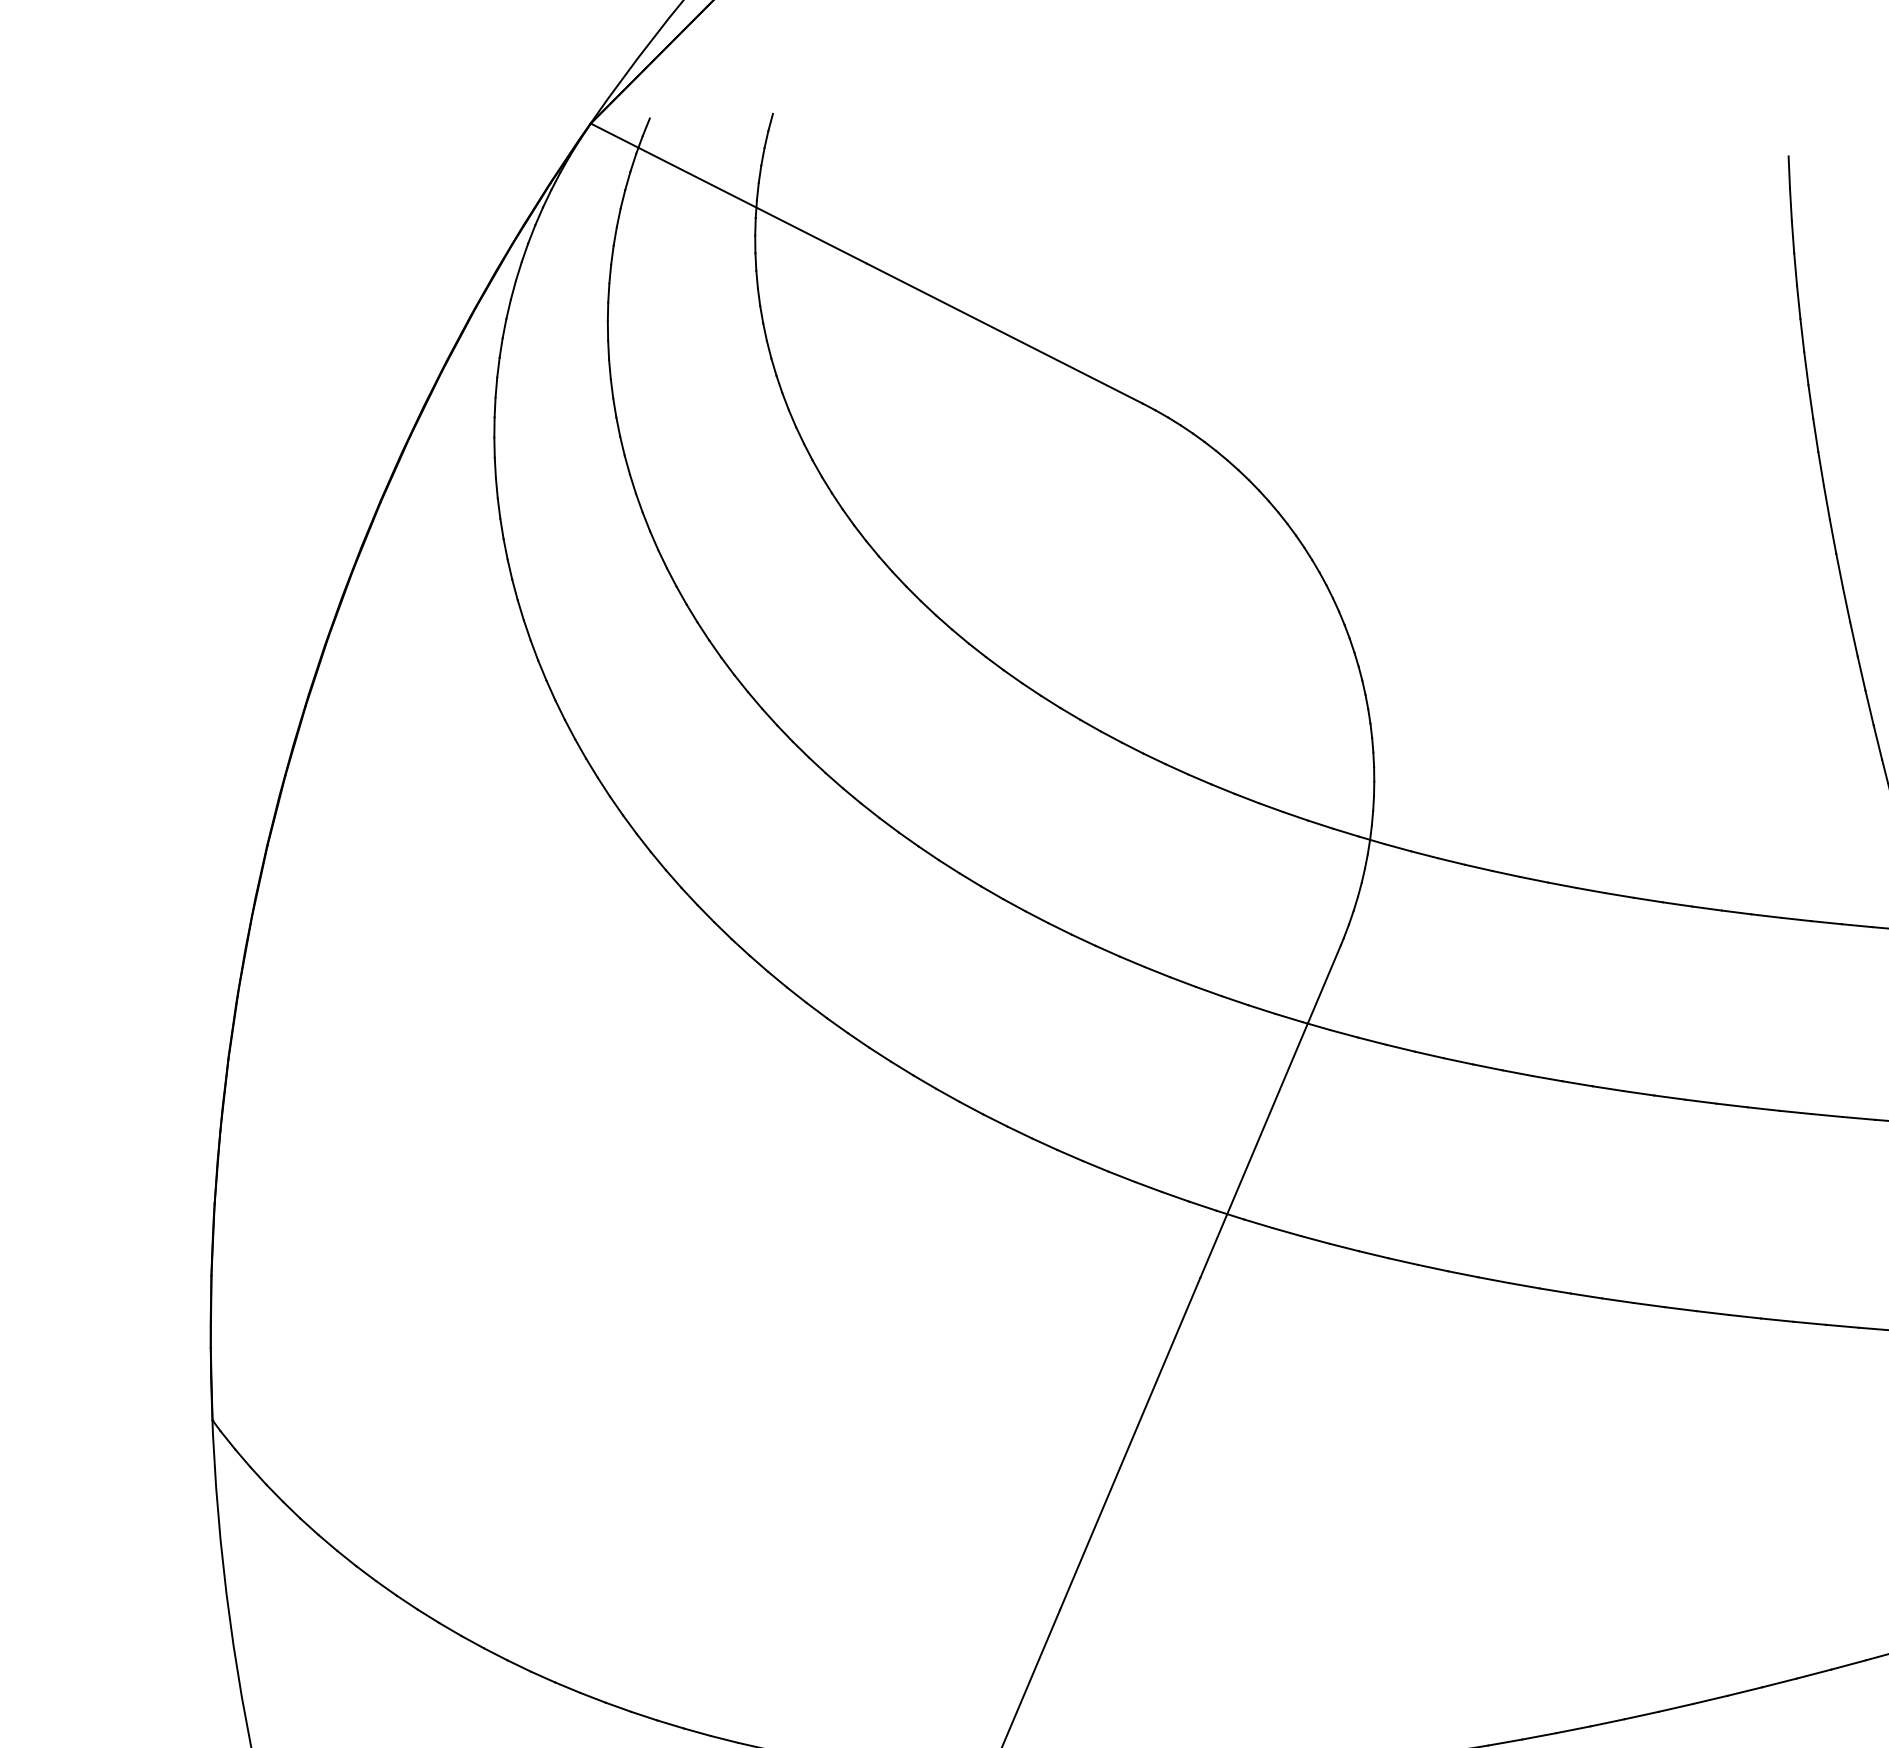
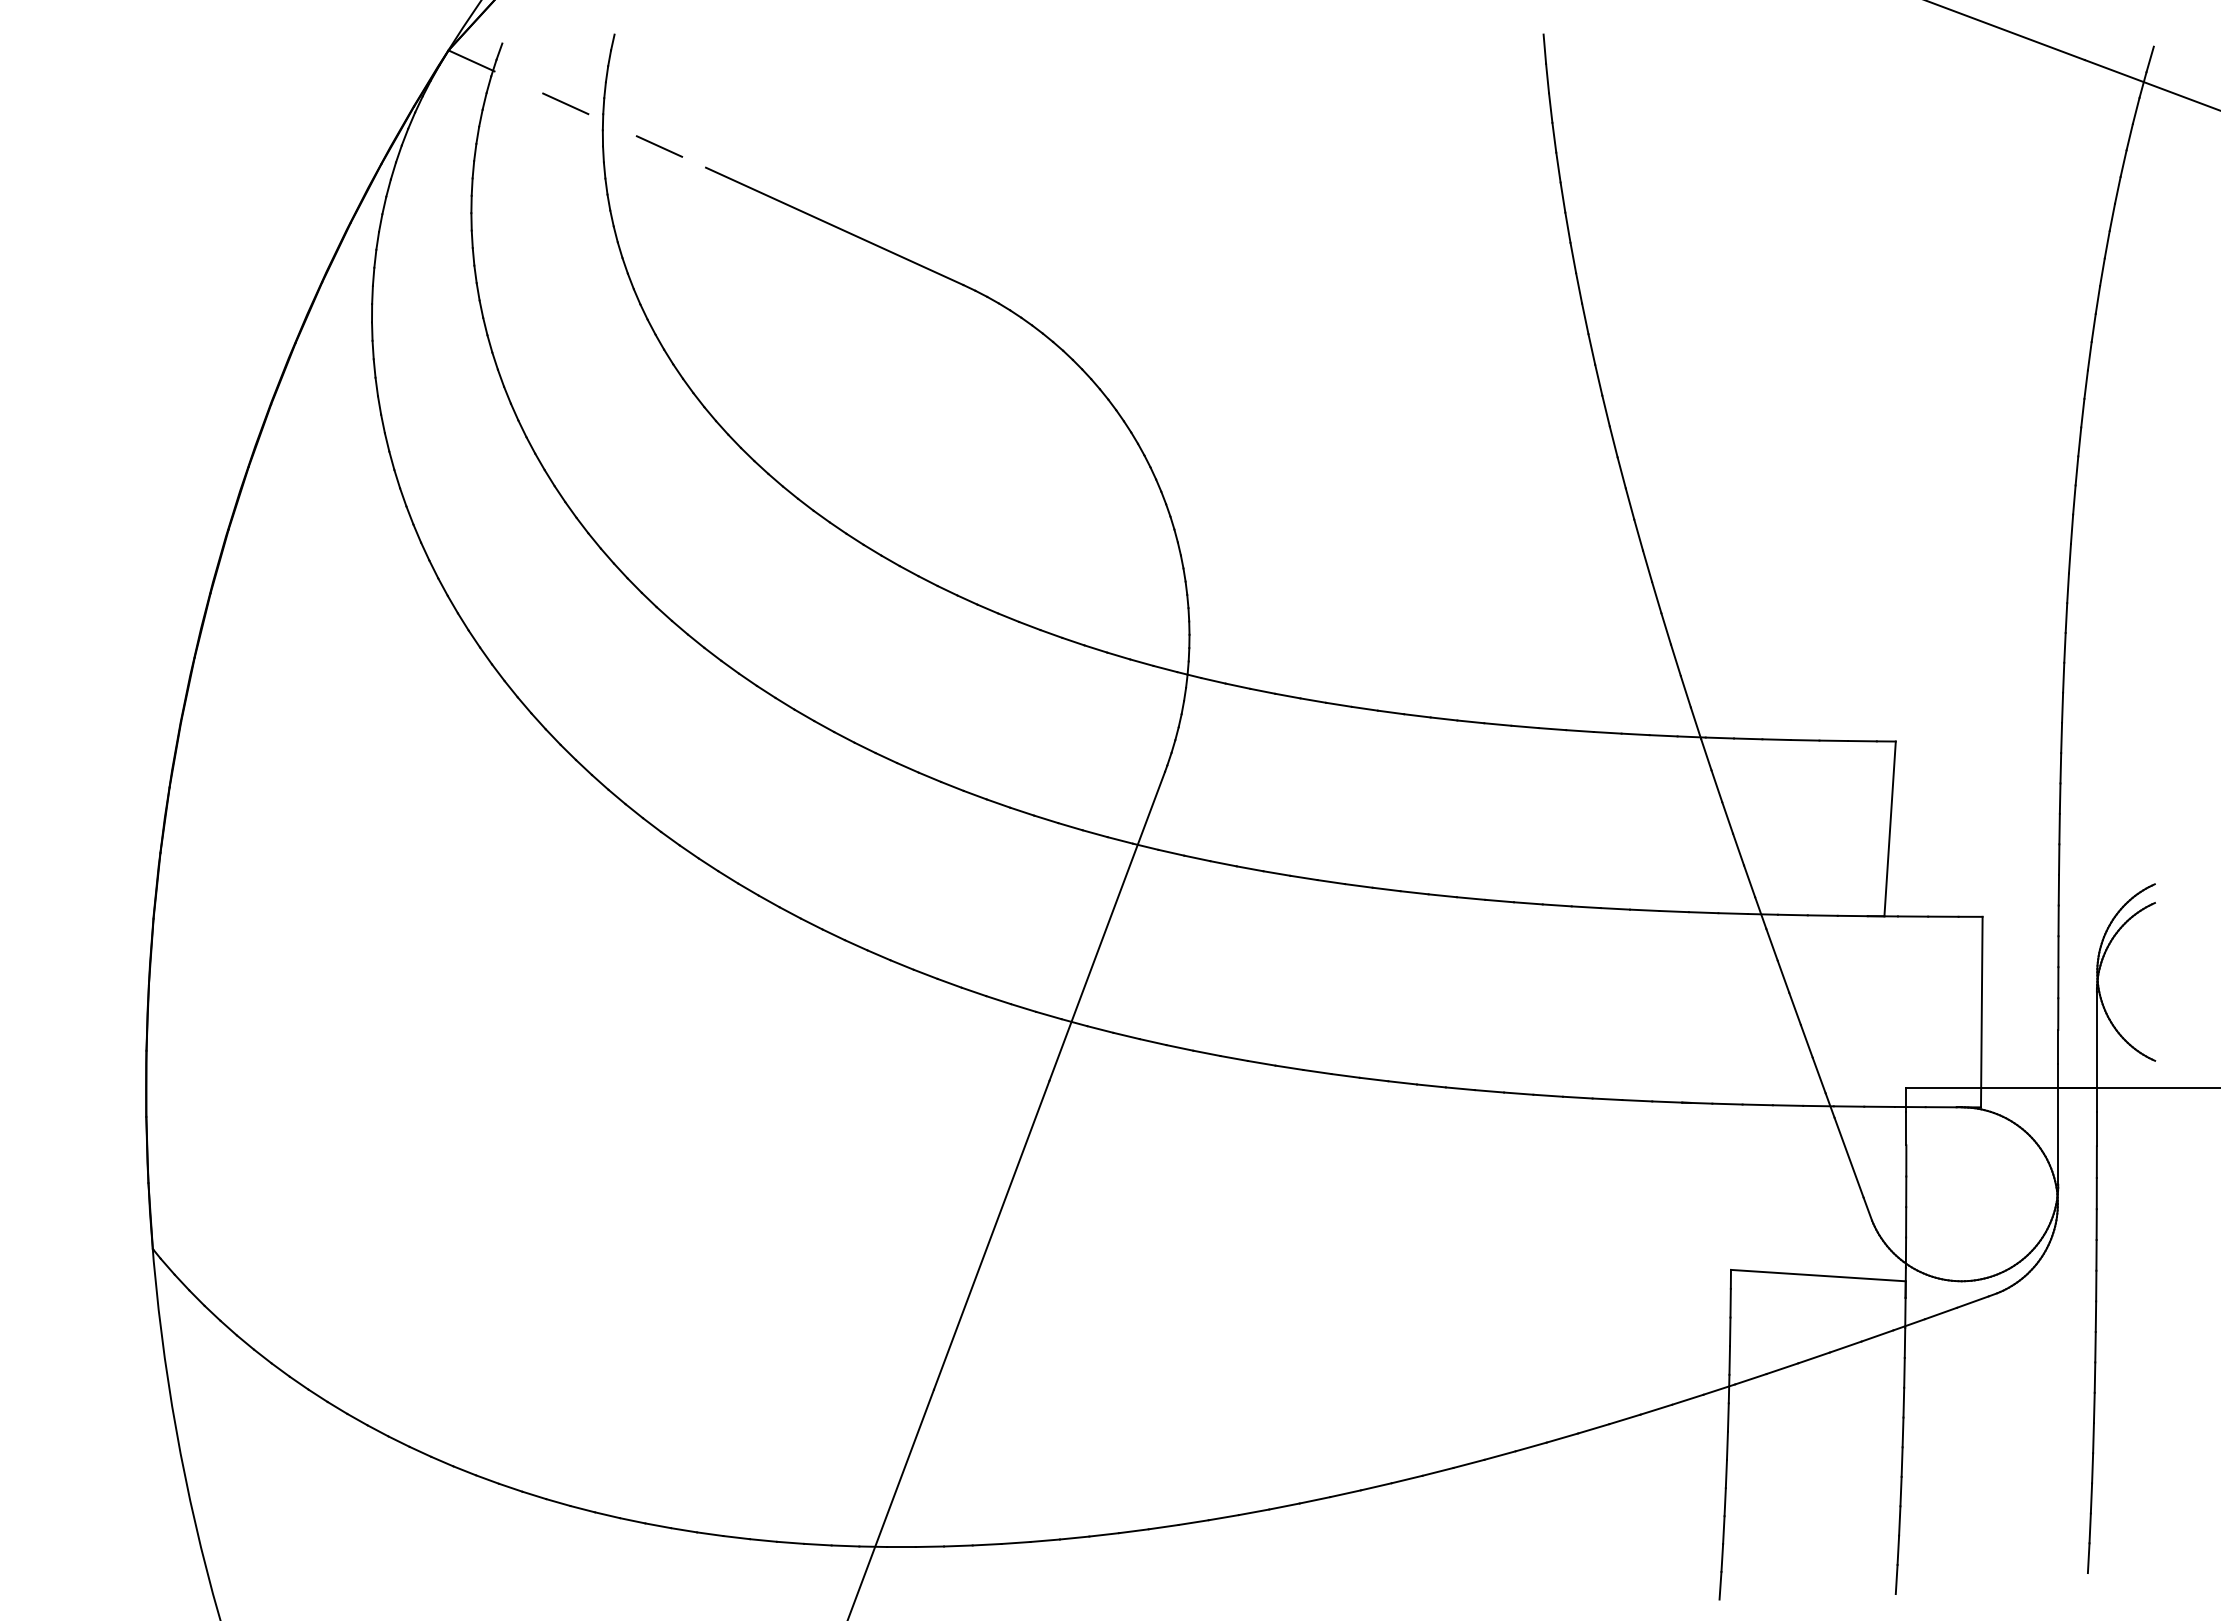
line: (728, 194) -> (577, 109), solid -> dashed

